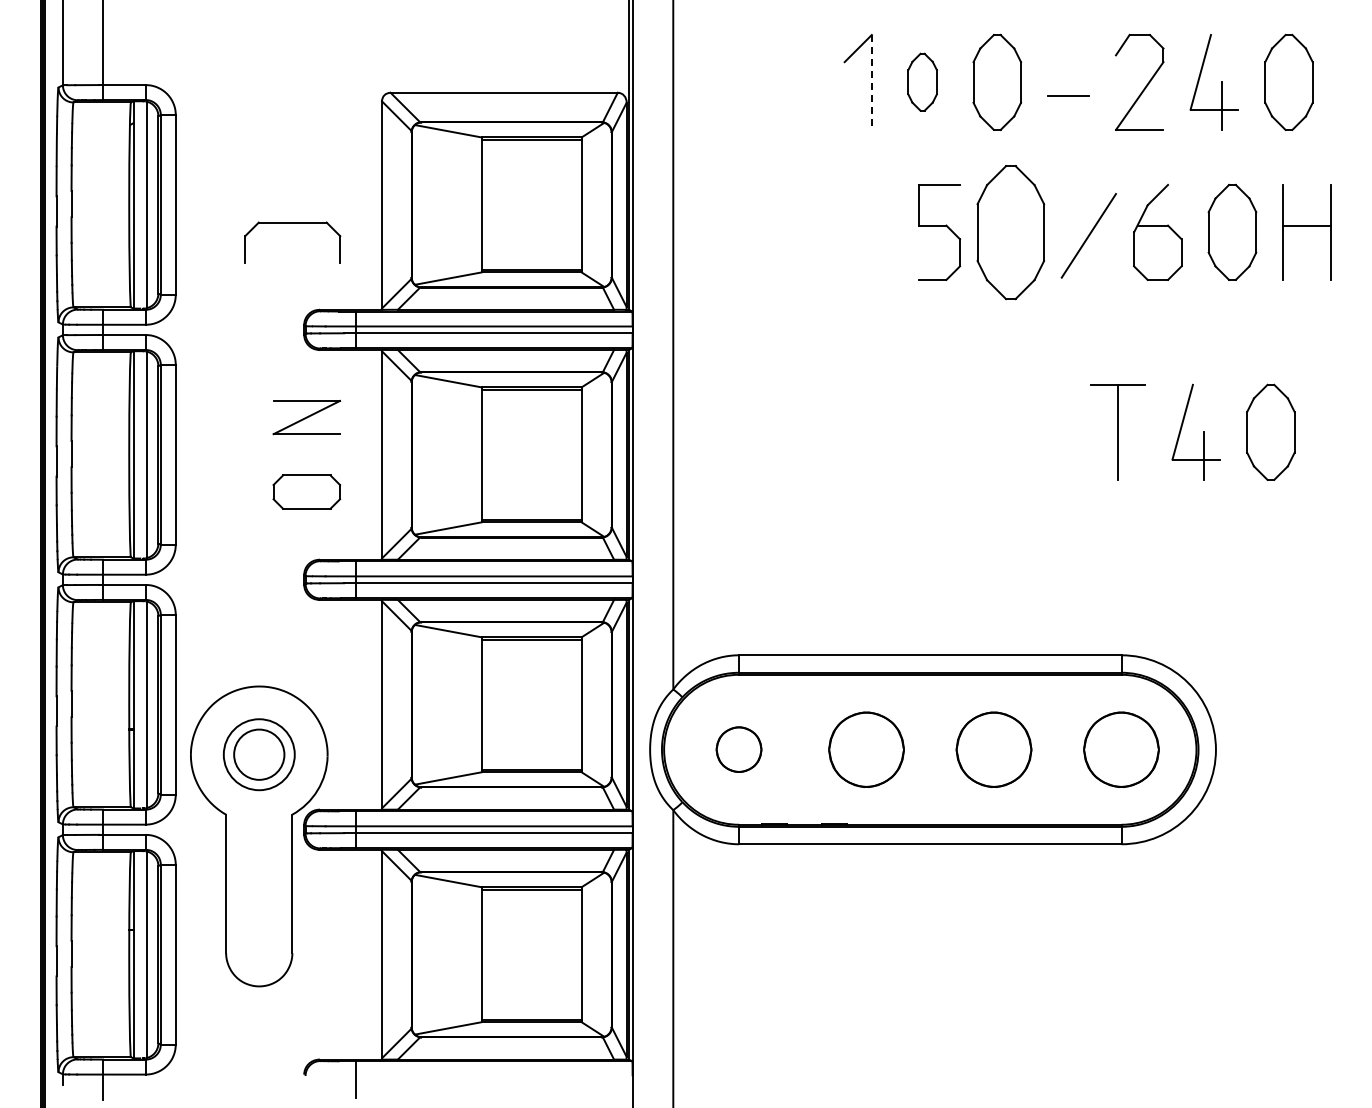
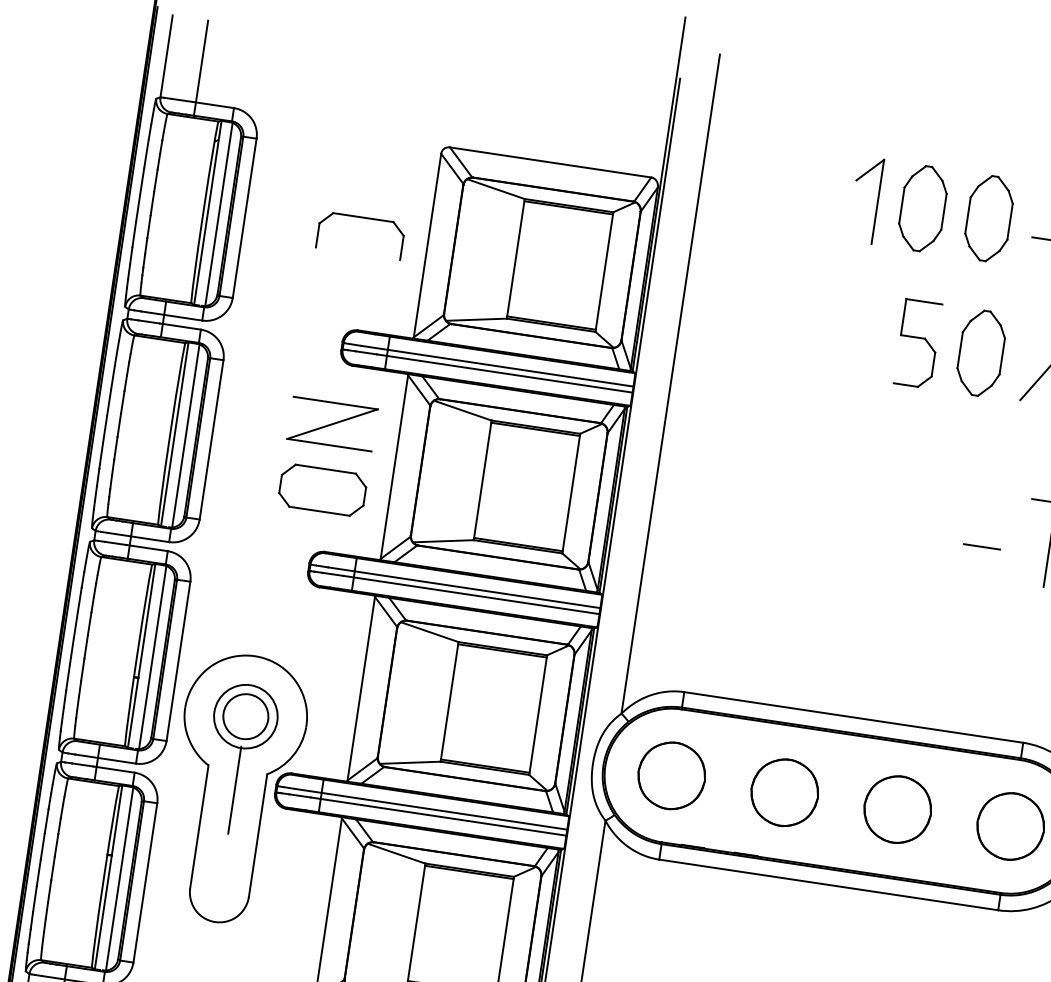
part: (922, 81) -> (922, 207), size x1.67
line: (871, 82) -> (877, 201), dashed -> solid
part: (292, 223) -> (363, 218), moved
part: (1010, 231) -> (981, 352), size x0.71
part: (306, 417) -> (332, 424), size x1.43
line: (1043, 445) -> (981, 546), added
part: (306, 491) -> (322, 489), size x1.43
part: (738, 749) -> (671, 775), size x1.67
line: (259, 837) -> (235, 790), added

